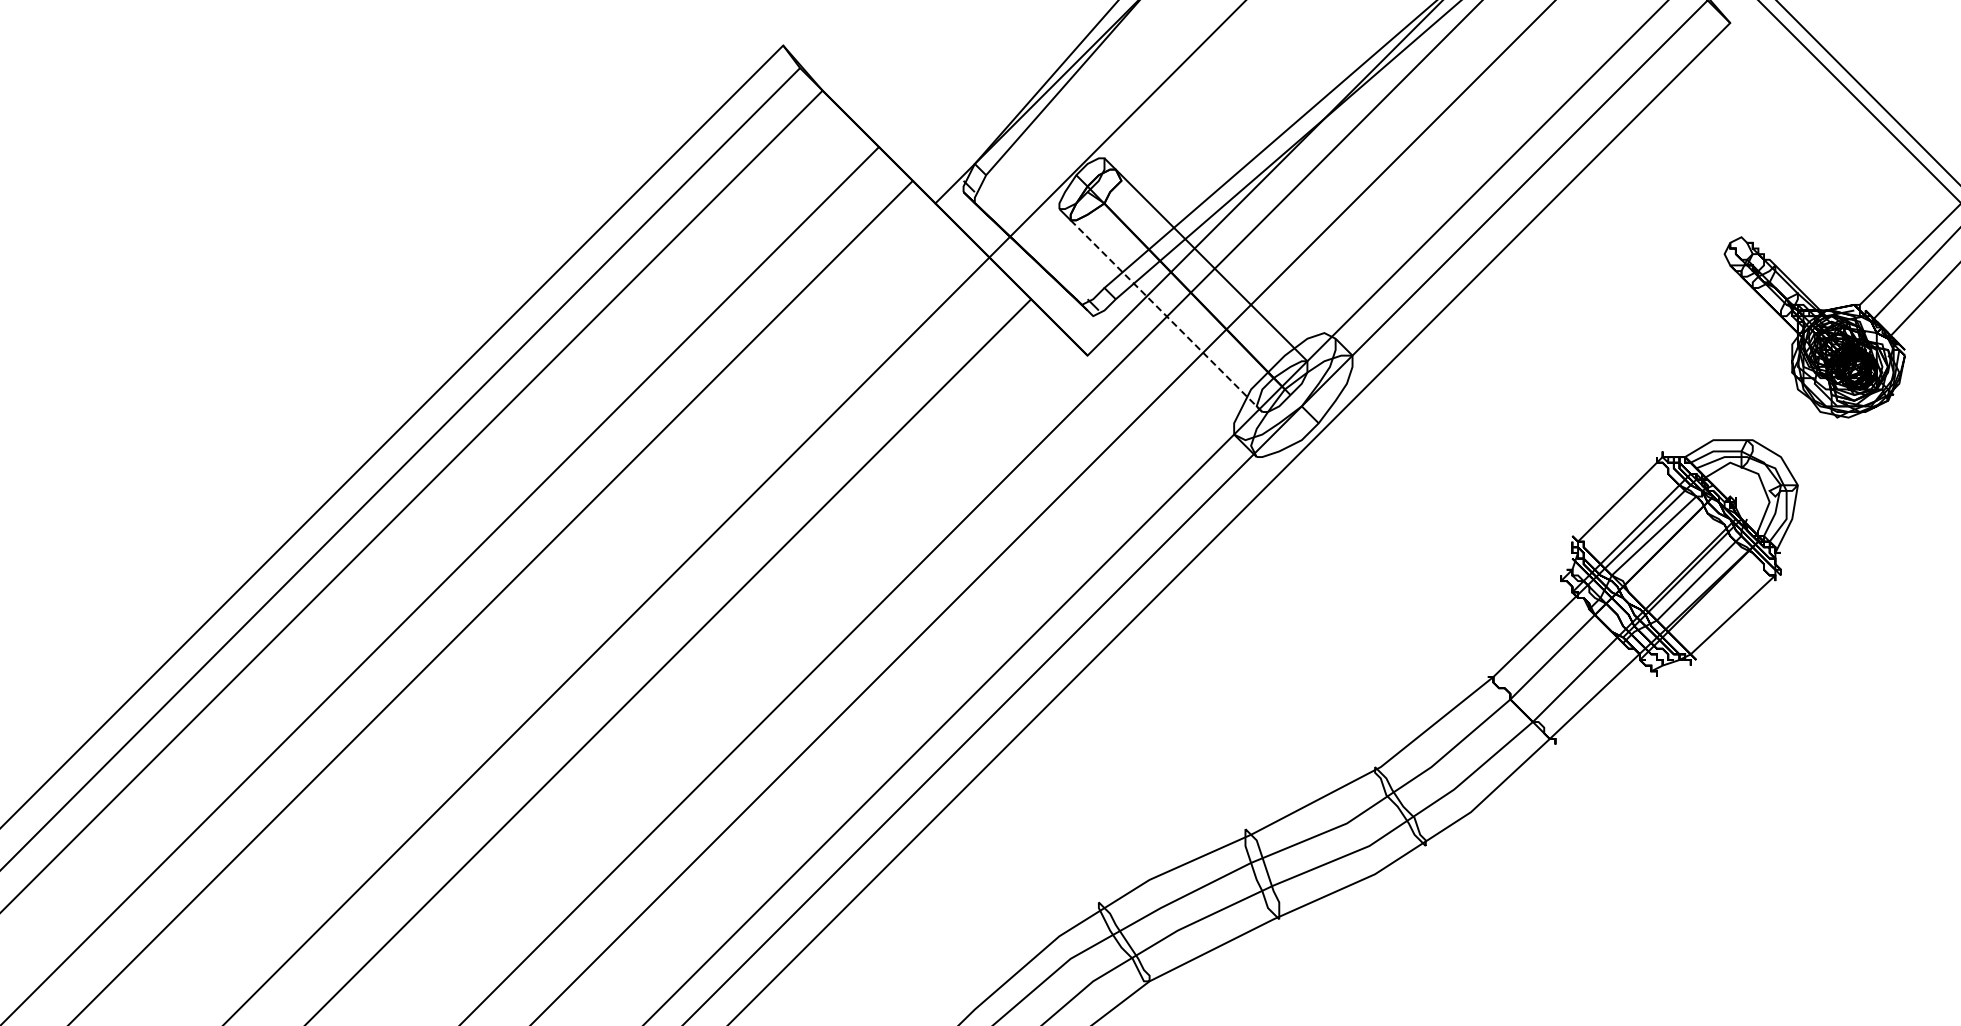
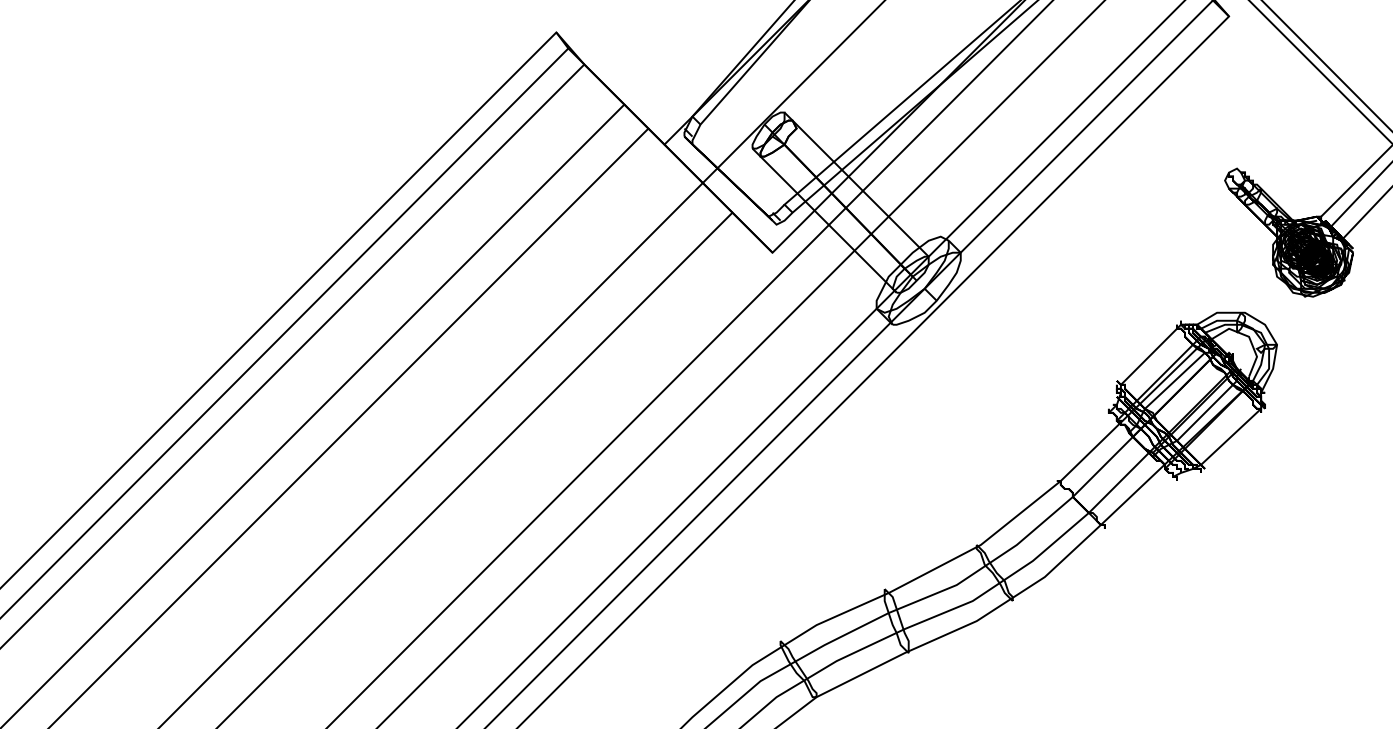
line: (1166, 316) -> (828, 224), dashed -> solid

